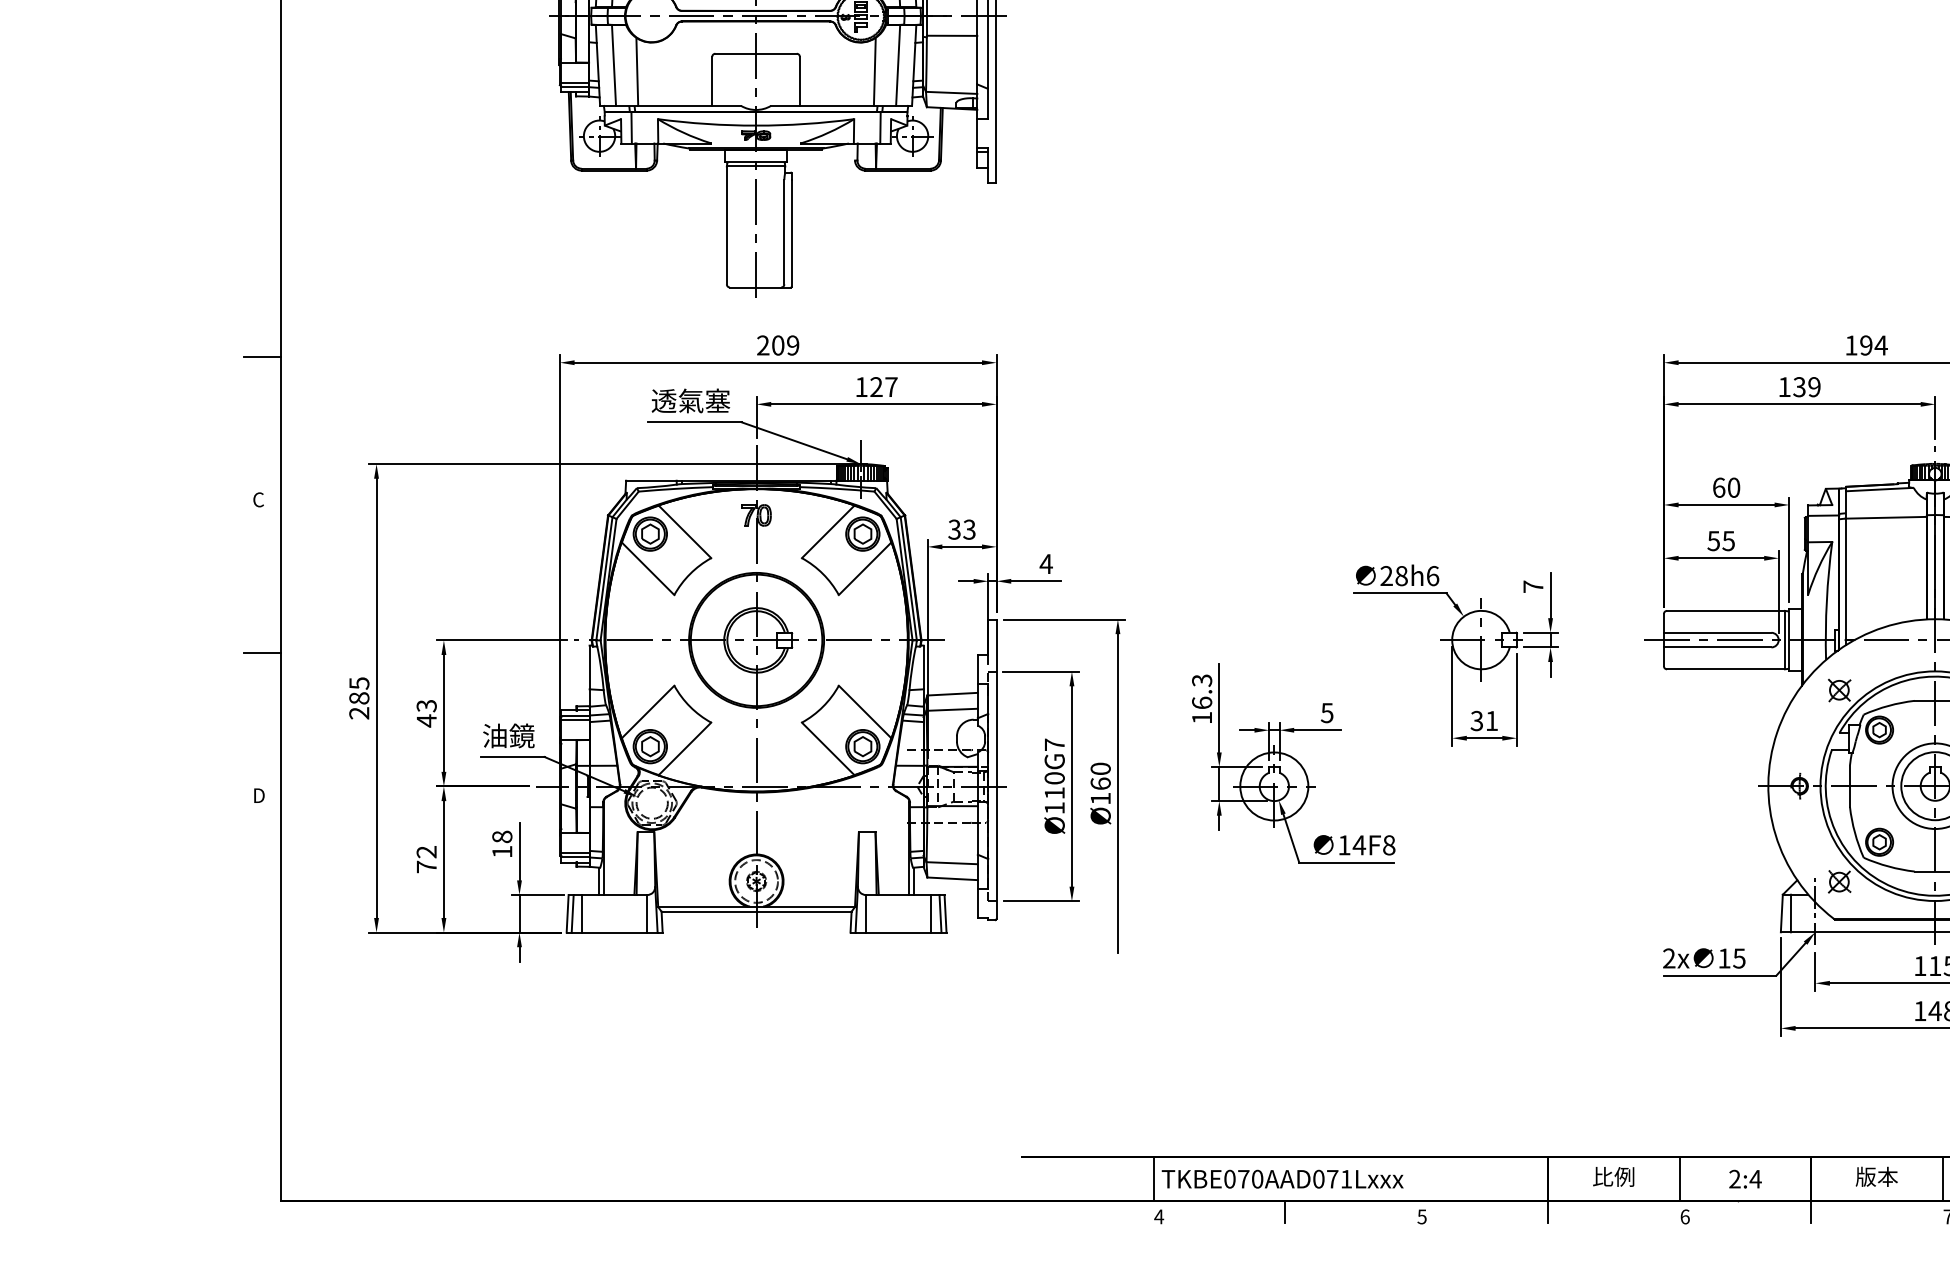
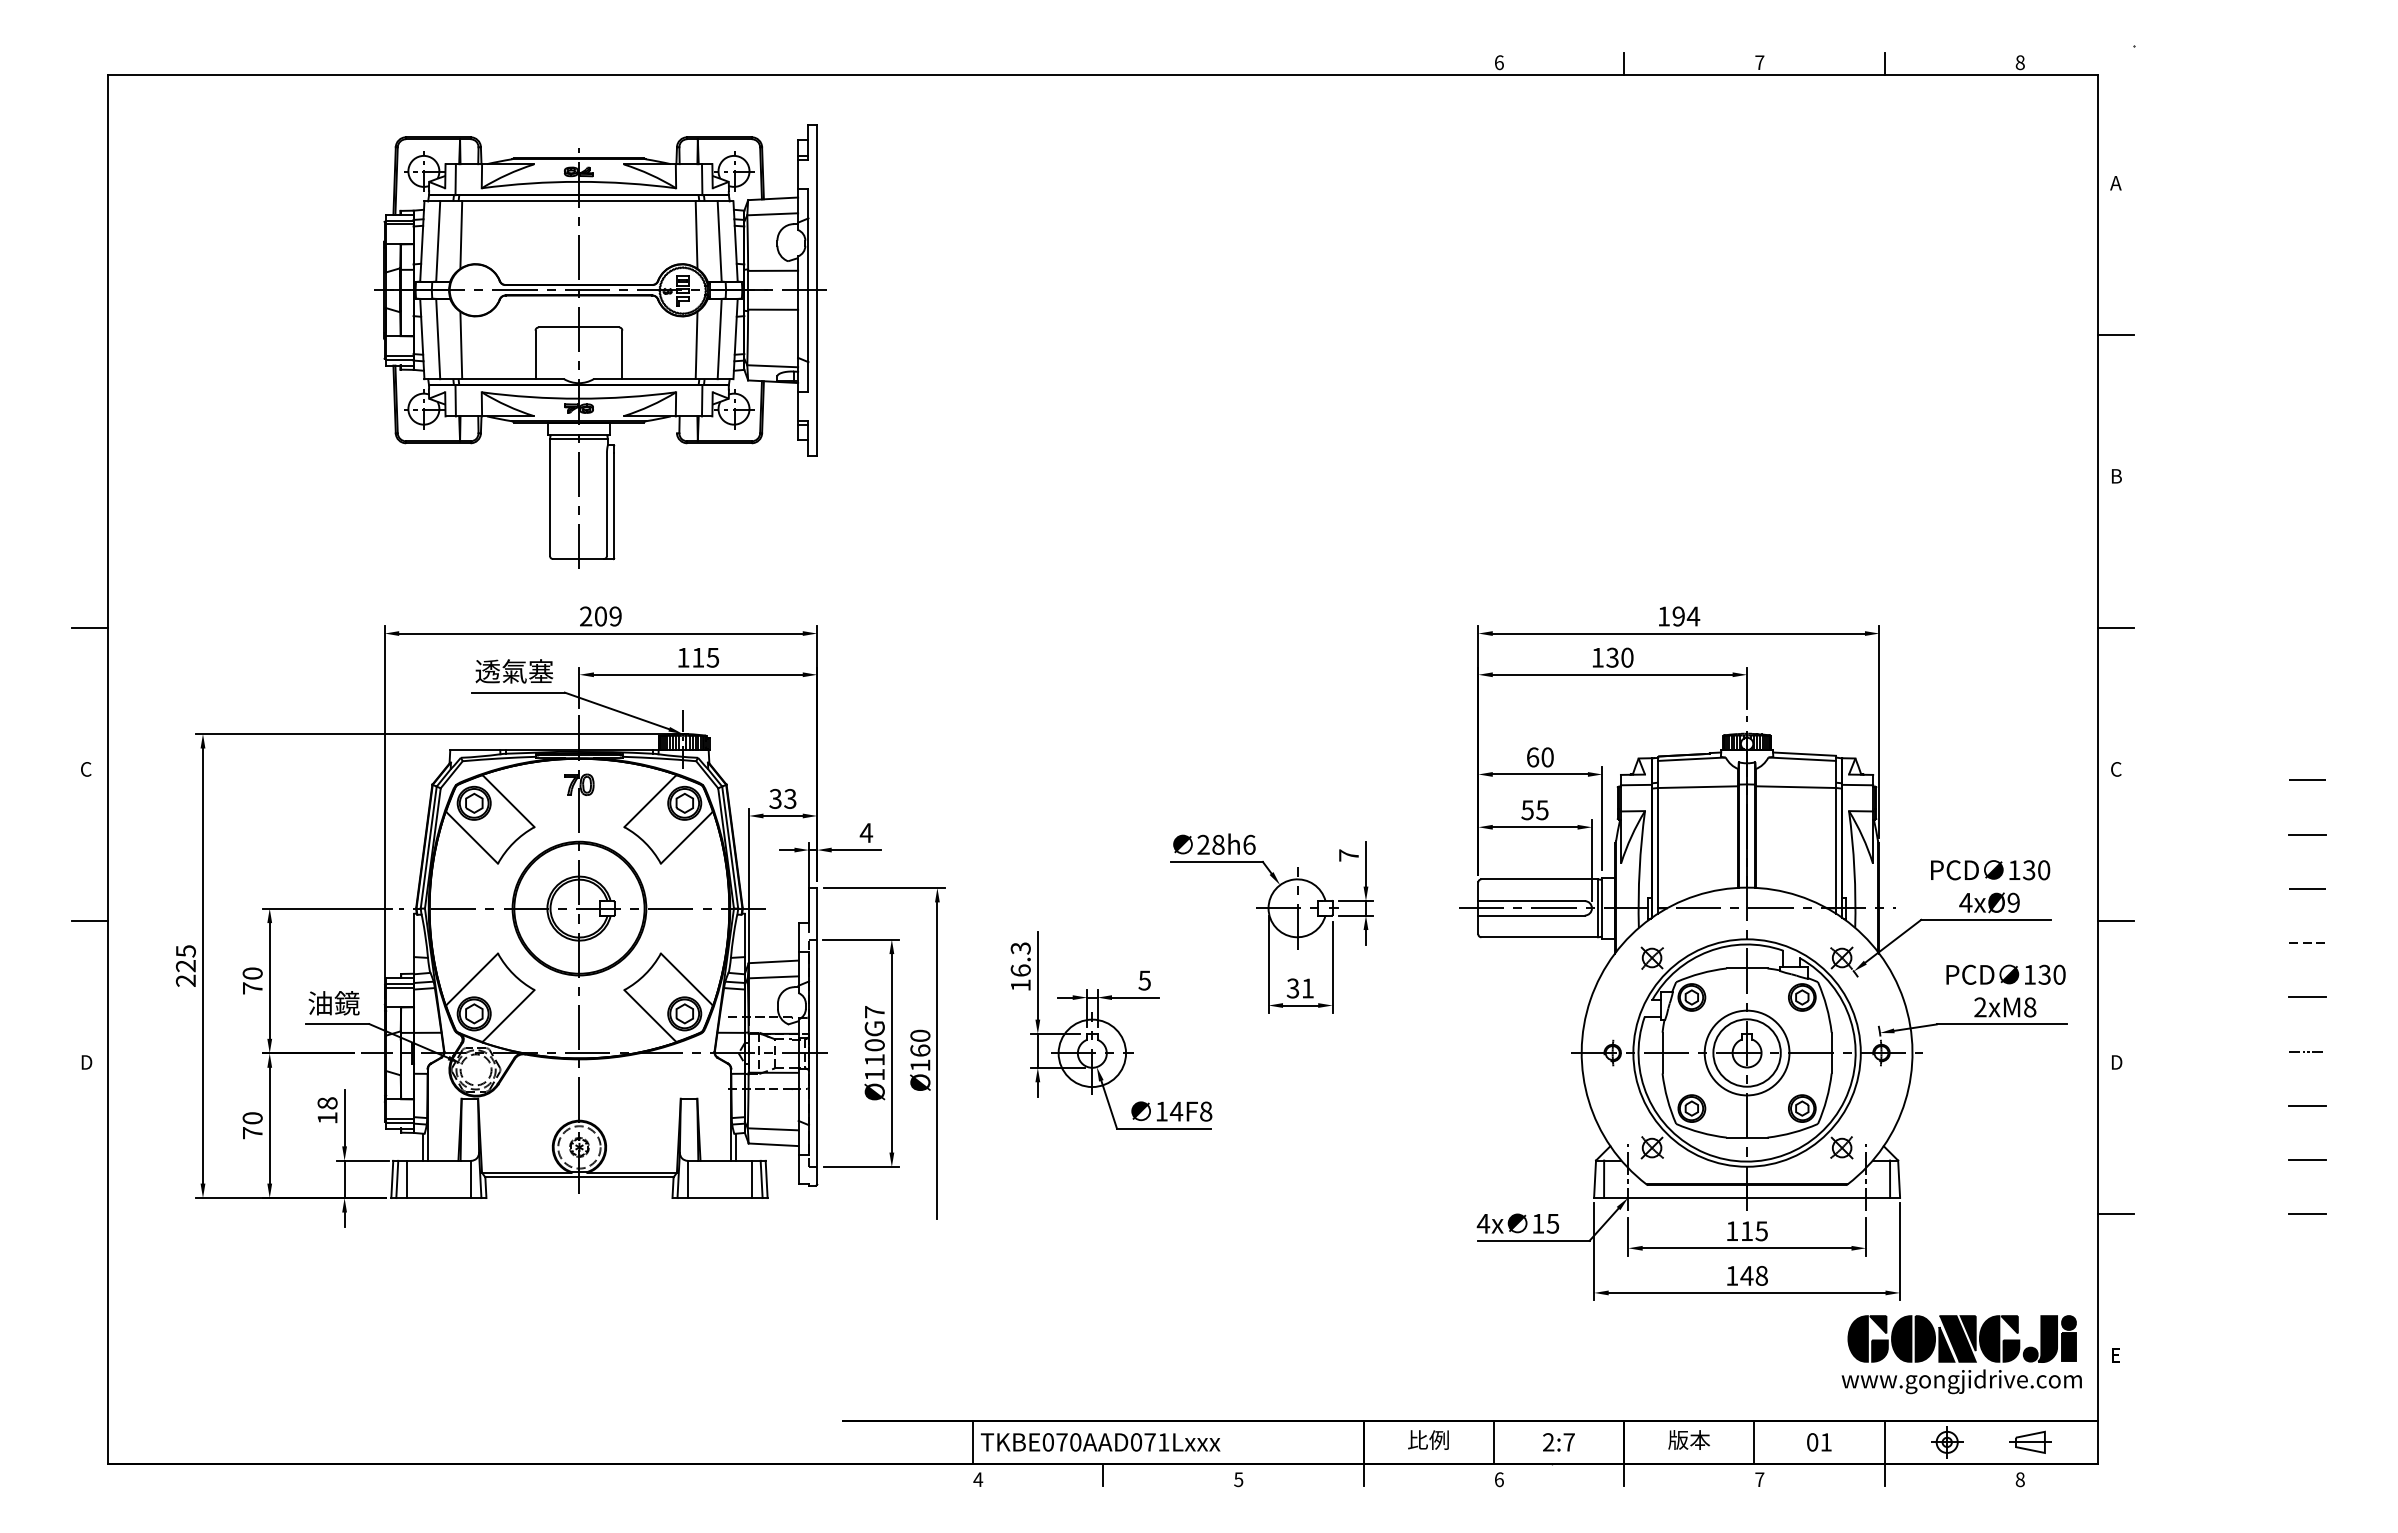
text: (883, 386) -> (705, 657), 127 -> 115
text: (1814, 386) -> (1627, 657), 139 -> 130
text: (358, 697) -> (185, 965), 285 -> 225
text: (426, 713) -> (252, 981), 43 -> 70
text: (426, 852) -> (252, 1118), 72 -> 70
text: (1669, 958) -> (1483, 1223), 2x -> 4x
text: (1756, 1179) -> (1569, 1442), 2:4 -> 2:7

